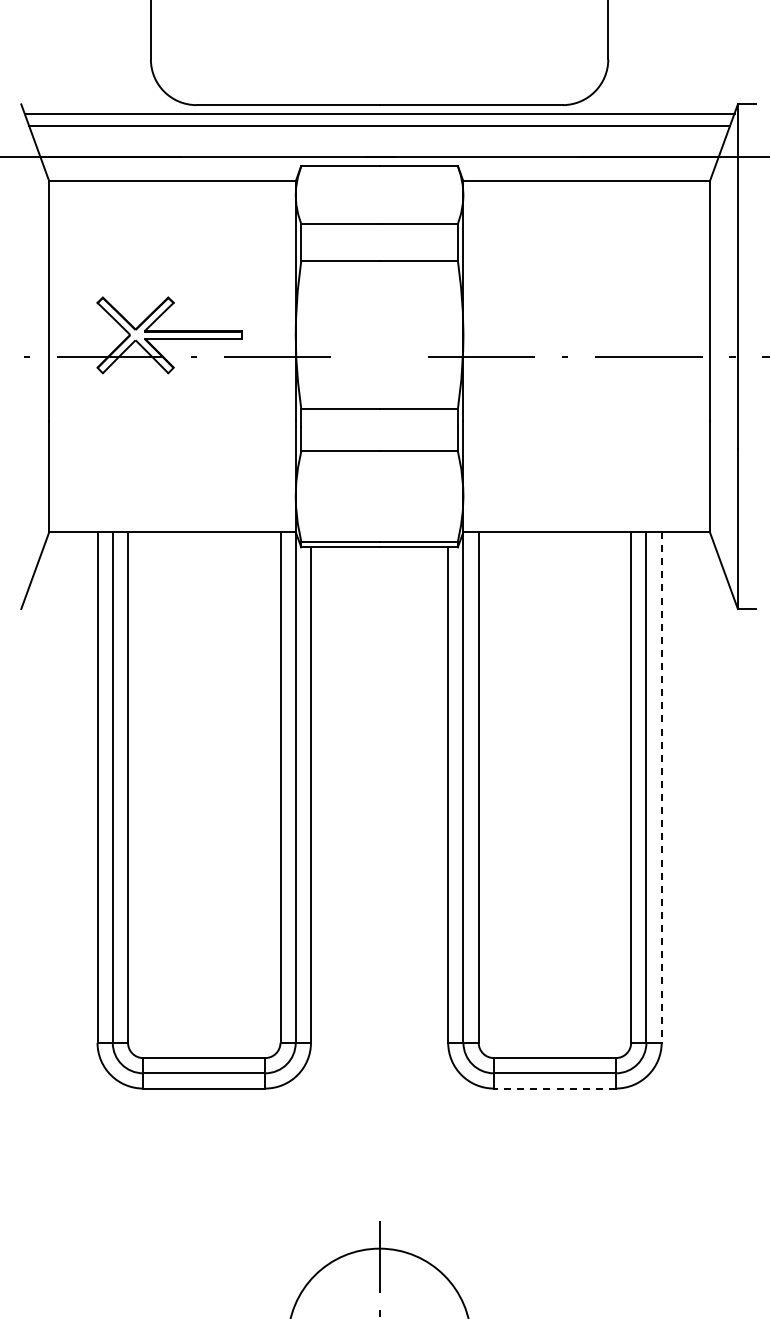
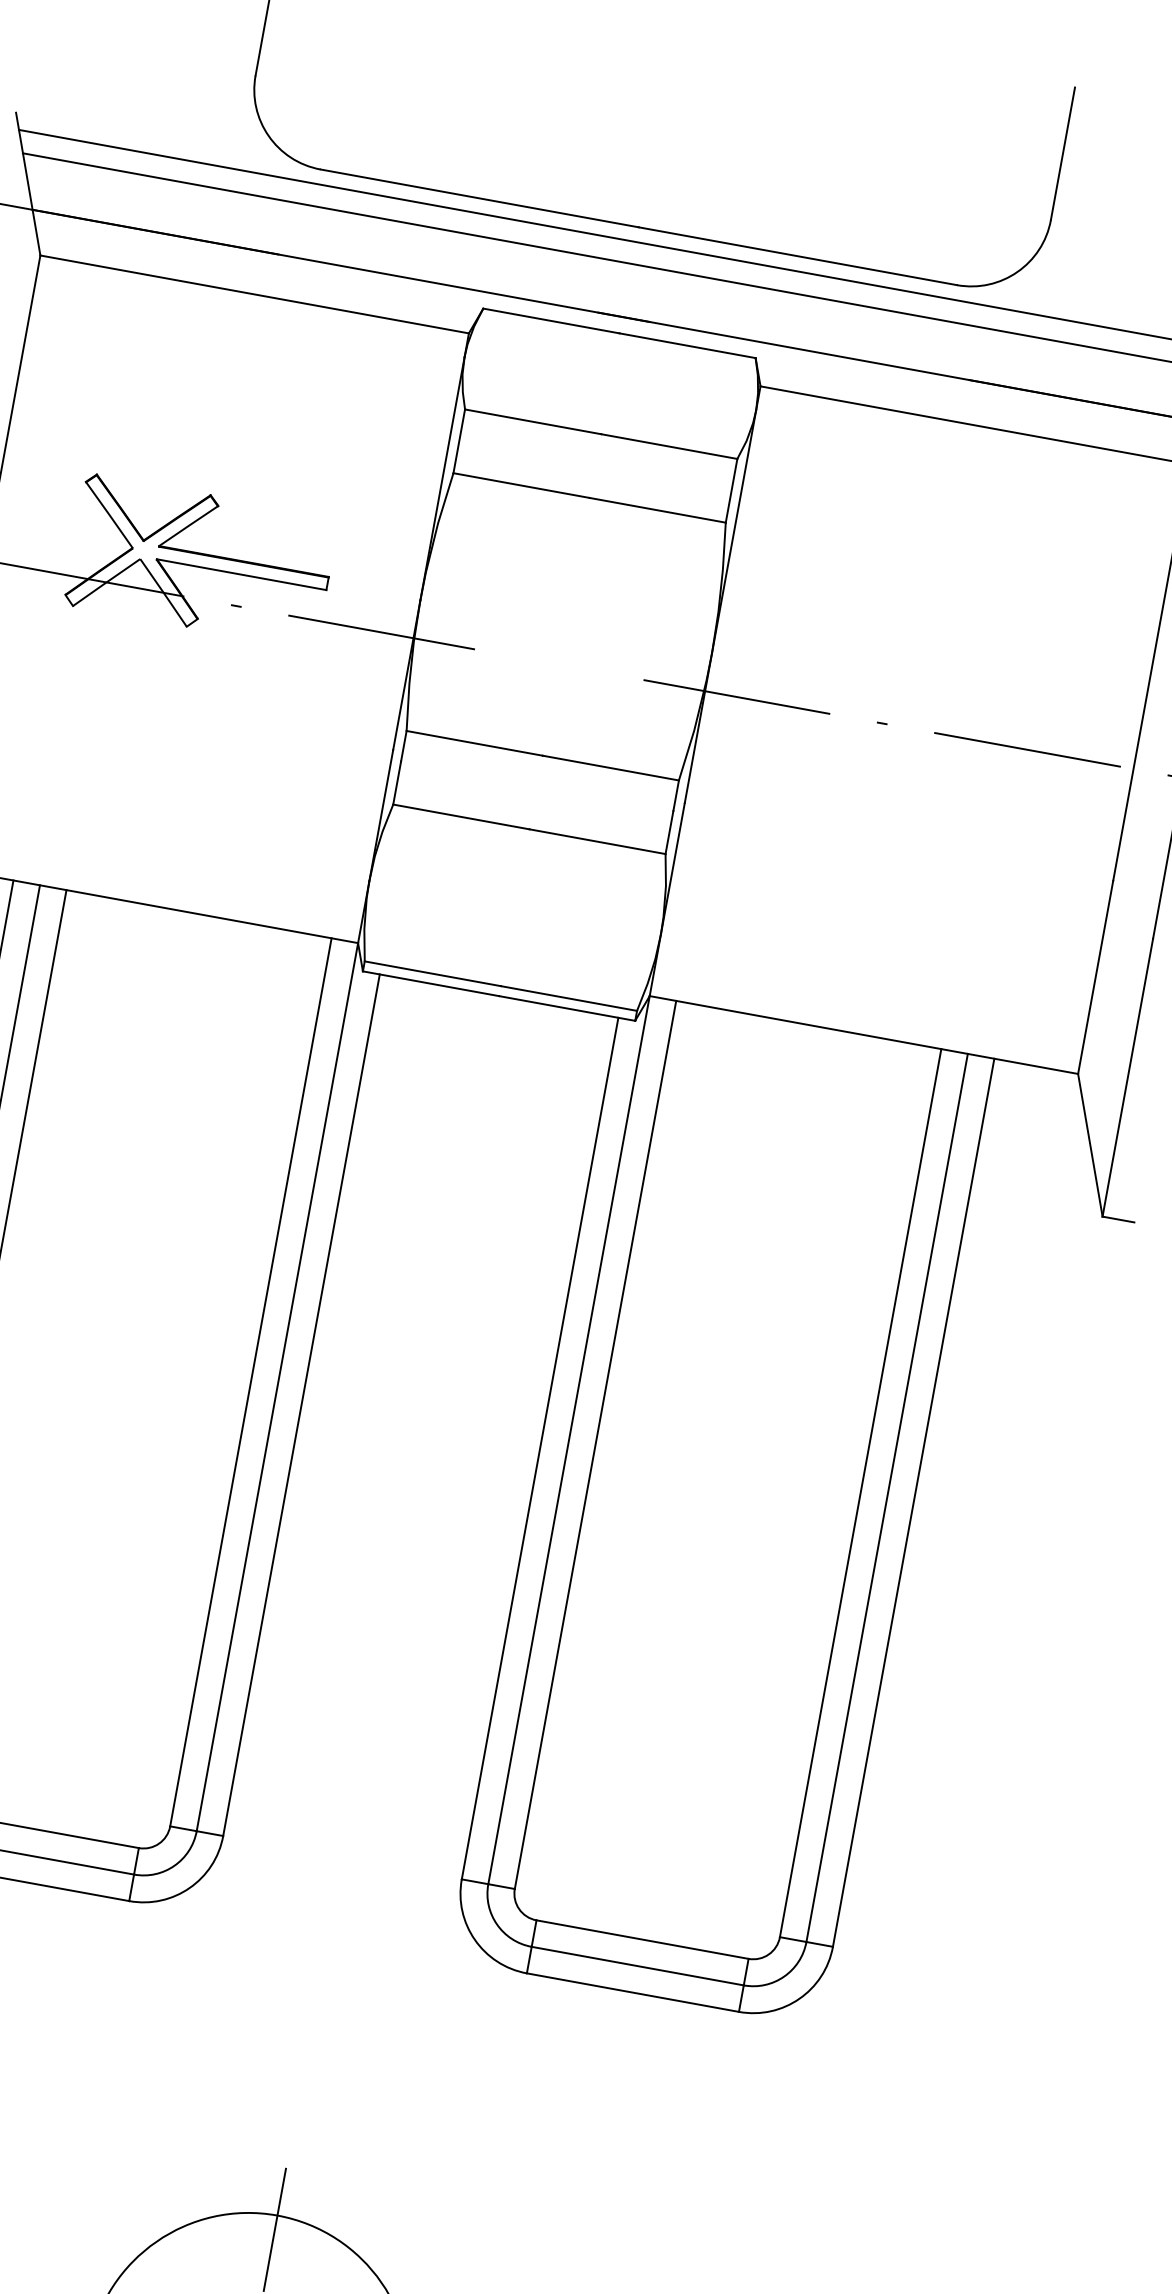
line: (661, 787) -> (913, 1502), dashed -> solid
line: (554, 1088) -> (632, 1992), dashed -> solid

